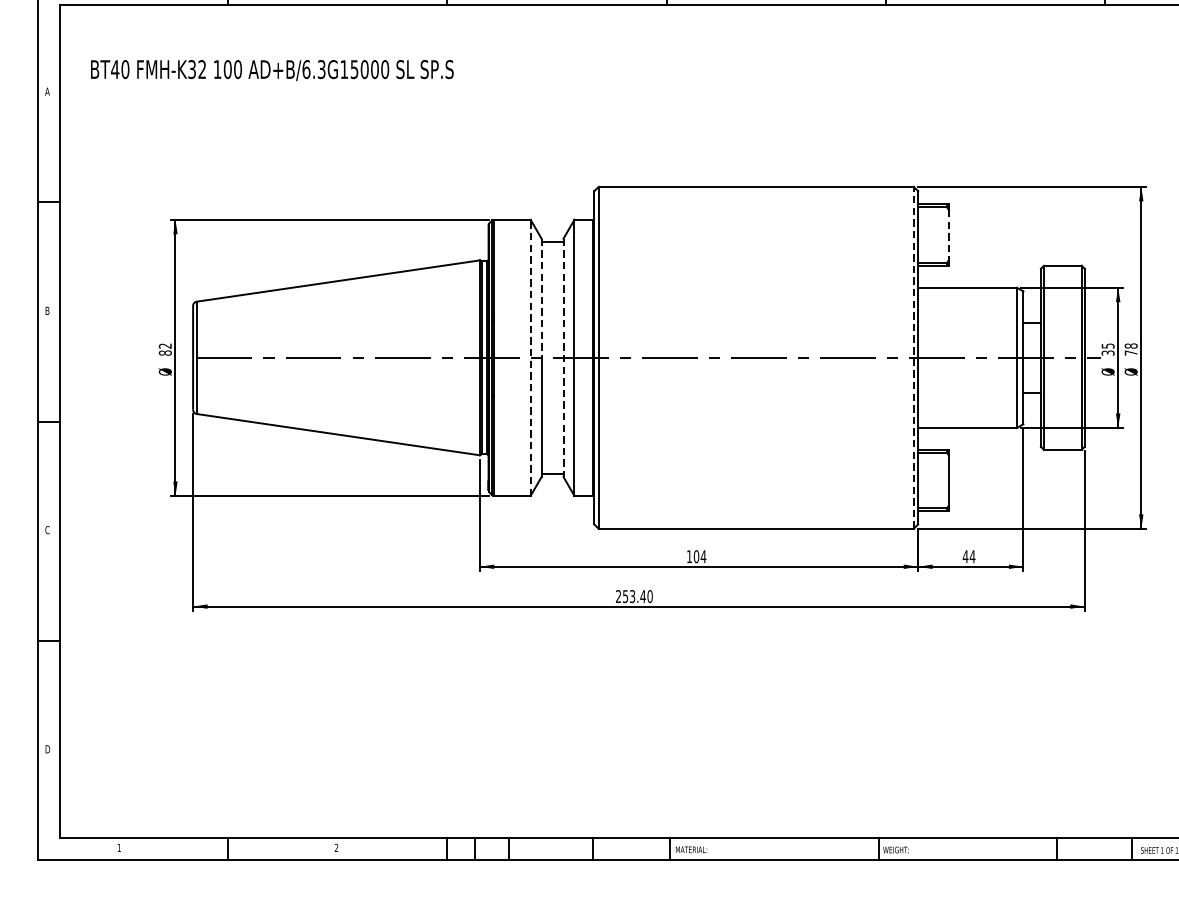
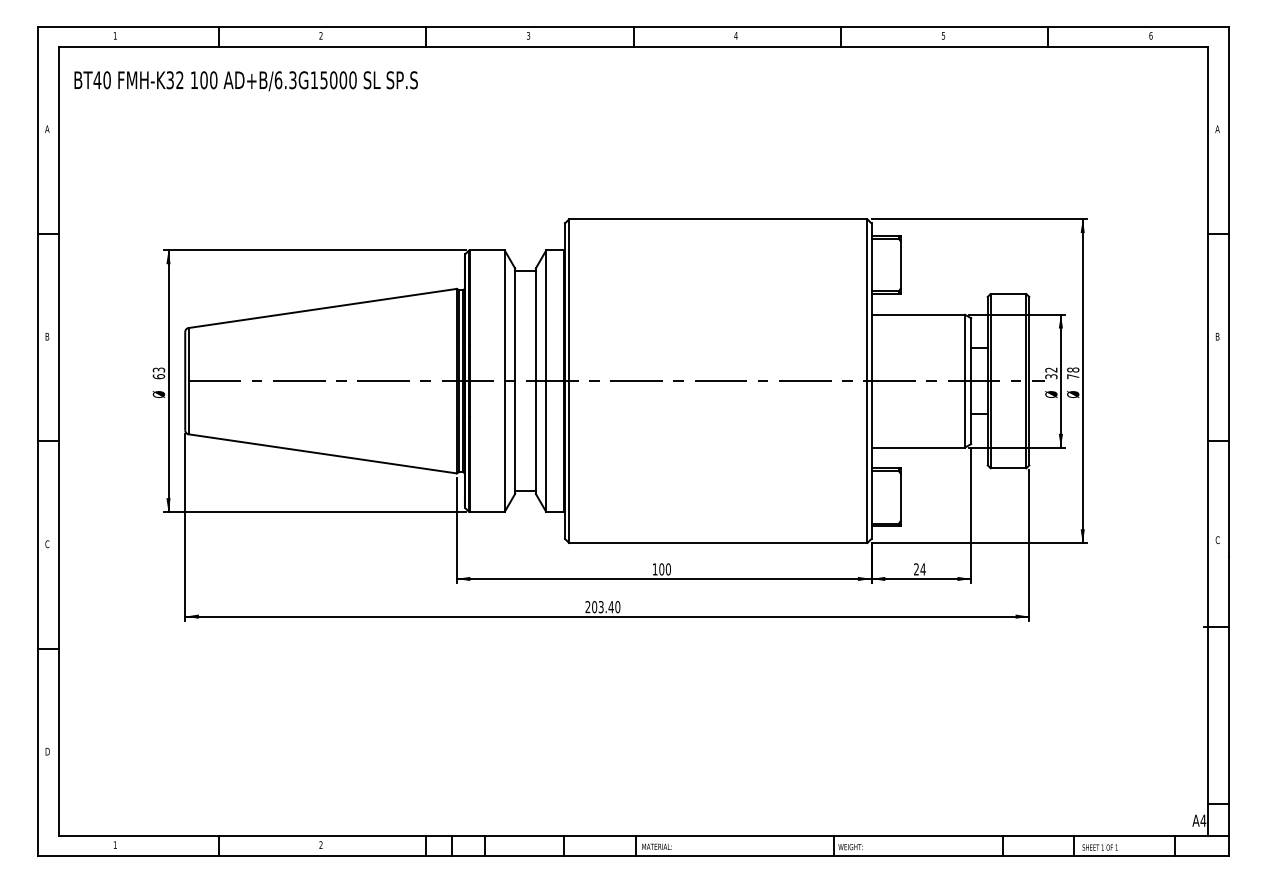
text: (271, 70) -> (245, 81), moved
line: (948, 234) -> (900, 264), dashed -> solid
line: (542, 299) -> (515, 325), dashed -> solid
text: (1108, 345) -> (1051, 369), 35 -> 32
text: (164, 349) -> (158, 373), 82 -> 63
line: (530, 358) -> (504, 381), dashed -> solid
line: (563, 358) -> (535, 381), dashed -> solid
line: (913, 358) -> (867, 381), dashed -> solid
text: (703, 556) -> (668, 569), 104 -> 100
text: (965, 556) -> (916, 569), 44 -> 24
text: (625, 596) -> (594, 607), 253.40 -> 203.40

